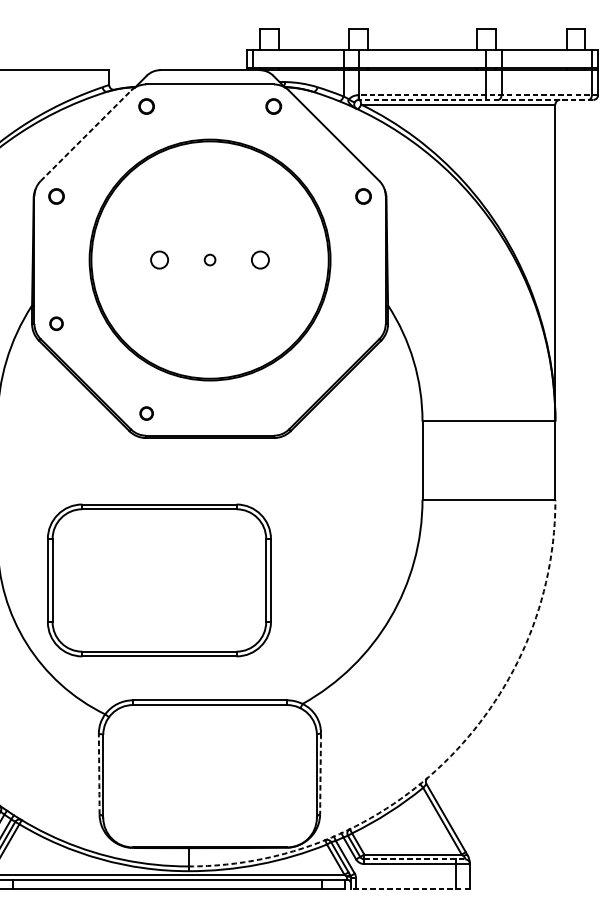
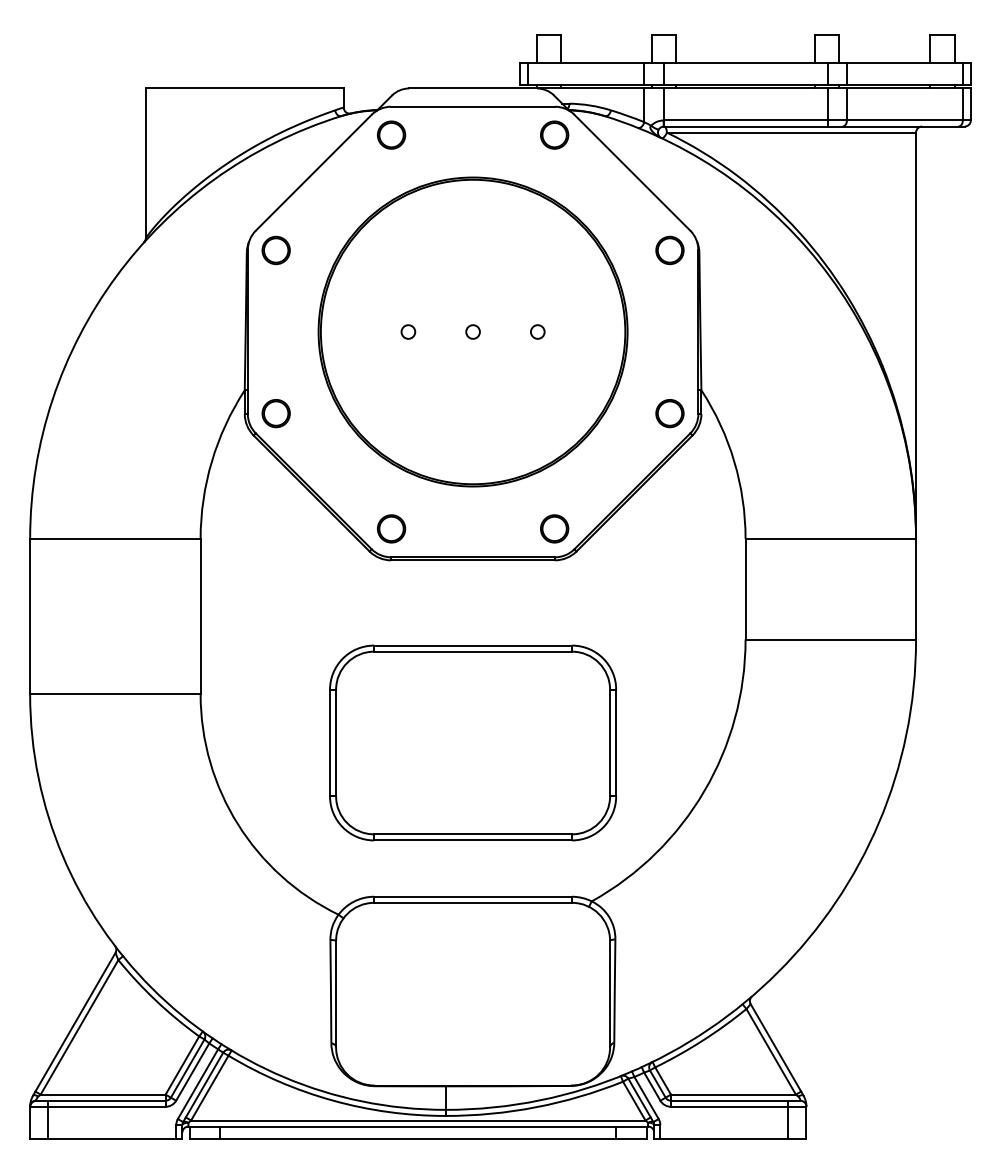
line: (477, 95) -> (816, 120), dashed -> solid
line: (475, 99) -> (813, 126), dashed -> solid
part: (146, 106) -> (391, 134), size x1.43
part: (273, 106) -> (554, 134), size x1.43
line: (85, 135) -> (313, 172), dashed -> solid
part: (56, 196) -> (275, 250), size x1.43
part: (363, 196) -> (669, 250), size x1.43
circle: (159, 259) -> (408, 331), size x0.62
circle: (260, 259) -> (537, 331), size x0.62
part: (56, 323) -> (275, 413), size x1.67
part: (363, 323) -> (669, 413), added
part: (146, 413) -> (391, 528), size x1.67
part: (273, 413) -> (554, 528), added
part: (159, 580) -> (473, 742), moved
arc: (448, 759) -> (778, 972), dashed -> solid
arc: (98, 774) -> (330, 991), dashed -> solid
arc: (320, 774) -> (614, 991), dashed -> solid
line: (414, 859) -> (735, 1100), dashed -> solid
line: (409, 888) -> (729, 1138), dashed -> solid

